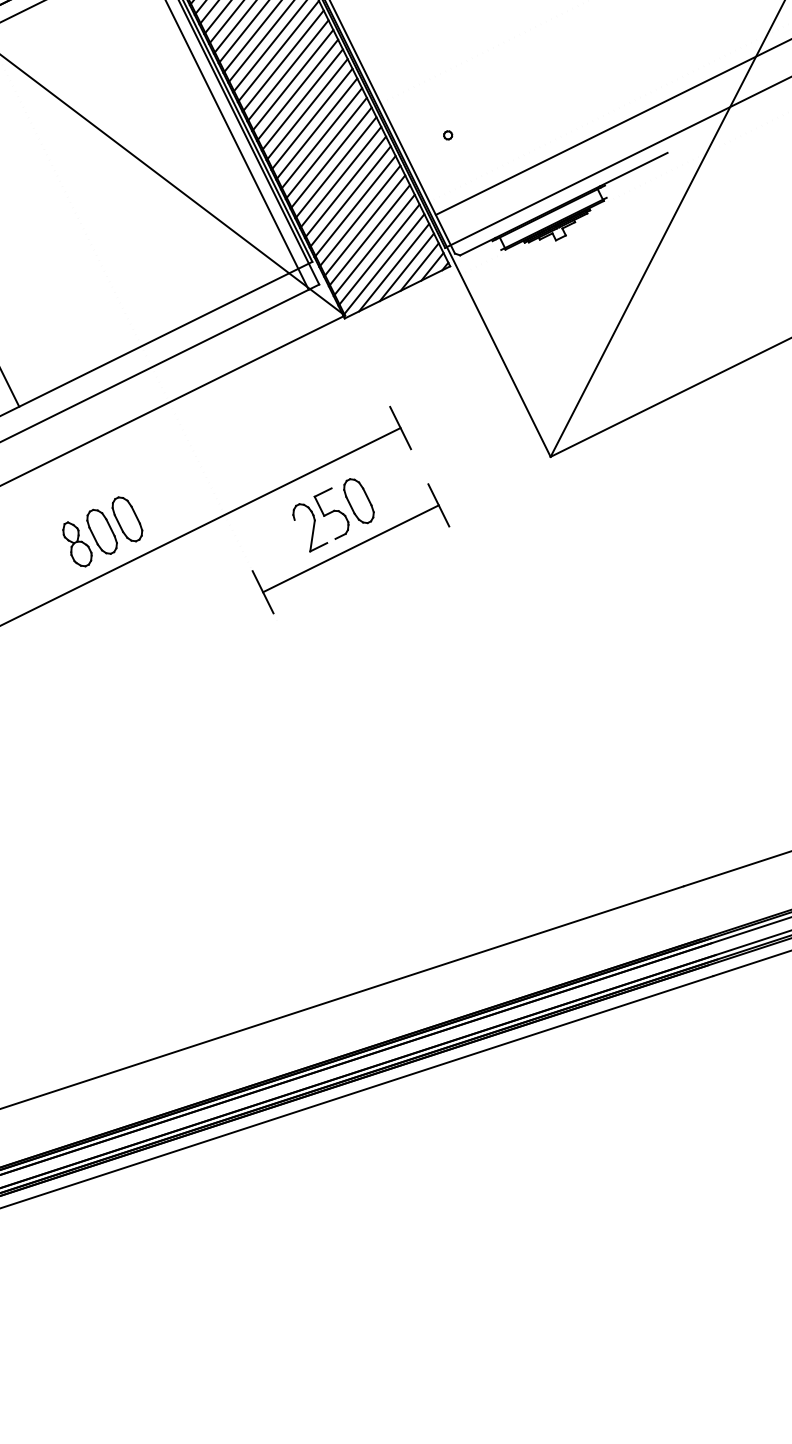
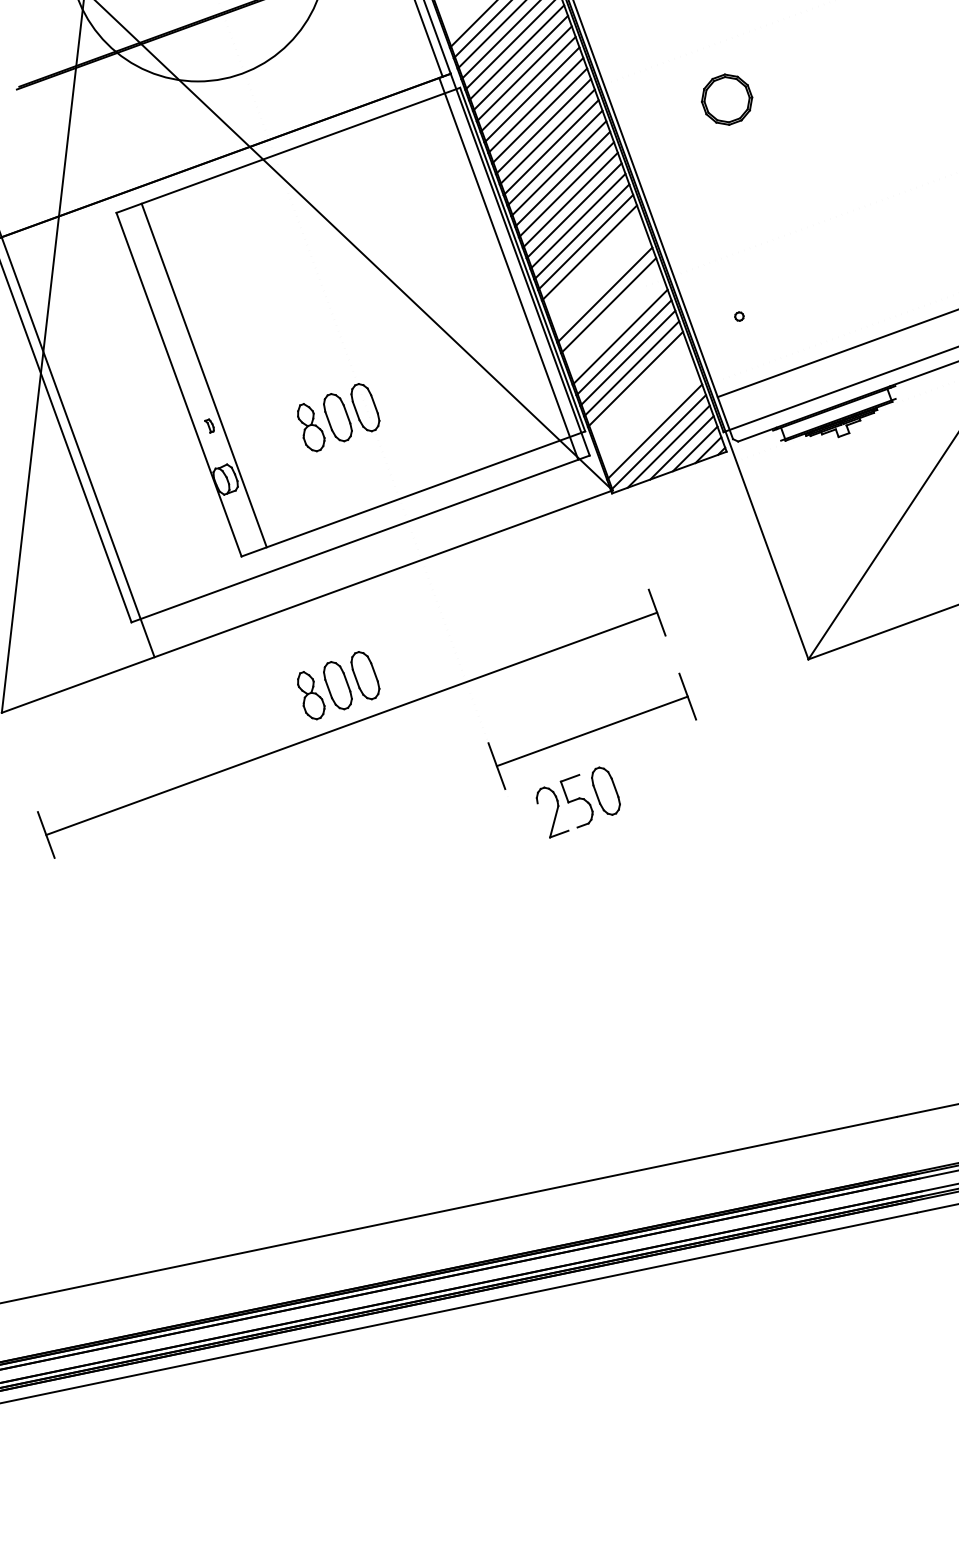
line: (301, 100) -> (592, 263), removed
line: (306, 109) -> (596, 273), removed
line: (311, 119) -> (600, 284), removed
line: (326, 147) -> (612, 315), removed
line: (330, 158) -> (615, 326), removed
line: (359, 216) -> (638, 389), removed
line: (364, 226) -> (642, 400), removed
line: (368, 235) -> (646, 410), removed
line: (373, 245) -> (650, 421), removed
part: (74, 274) -> (338, 417), added
part: (332, 514) -> (577, 802), moved

